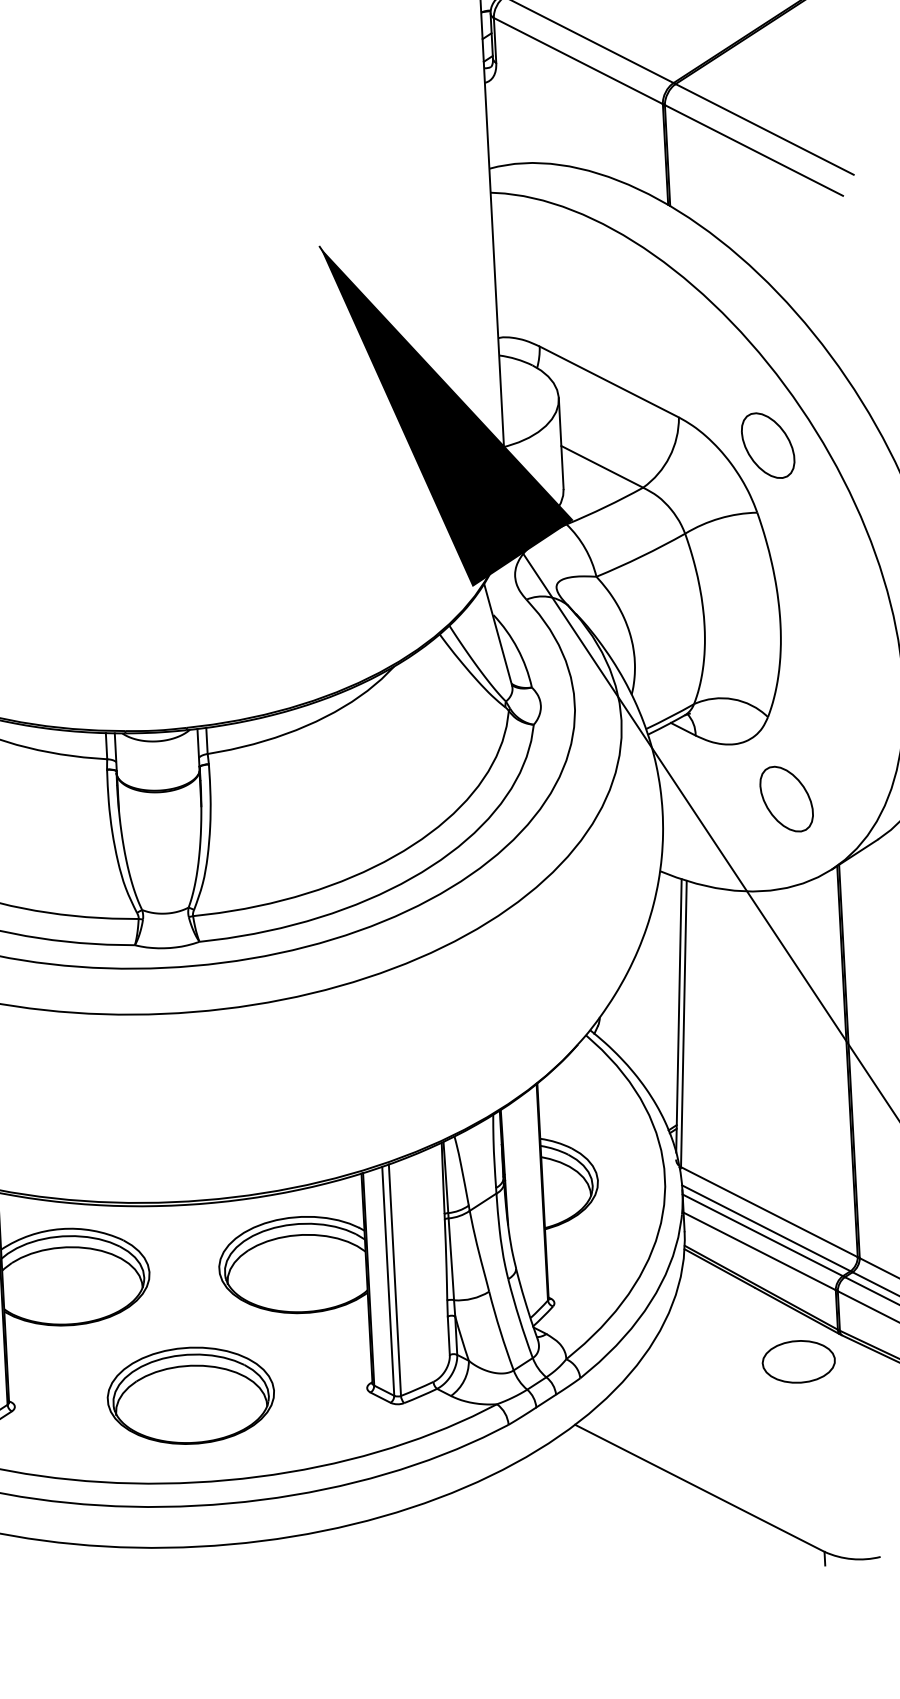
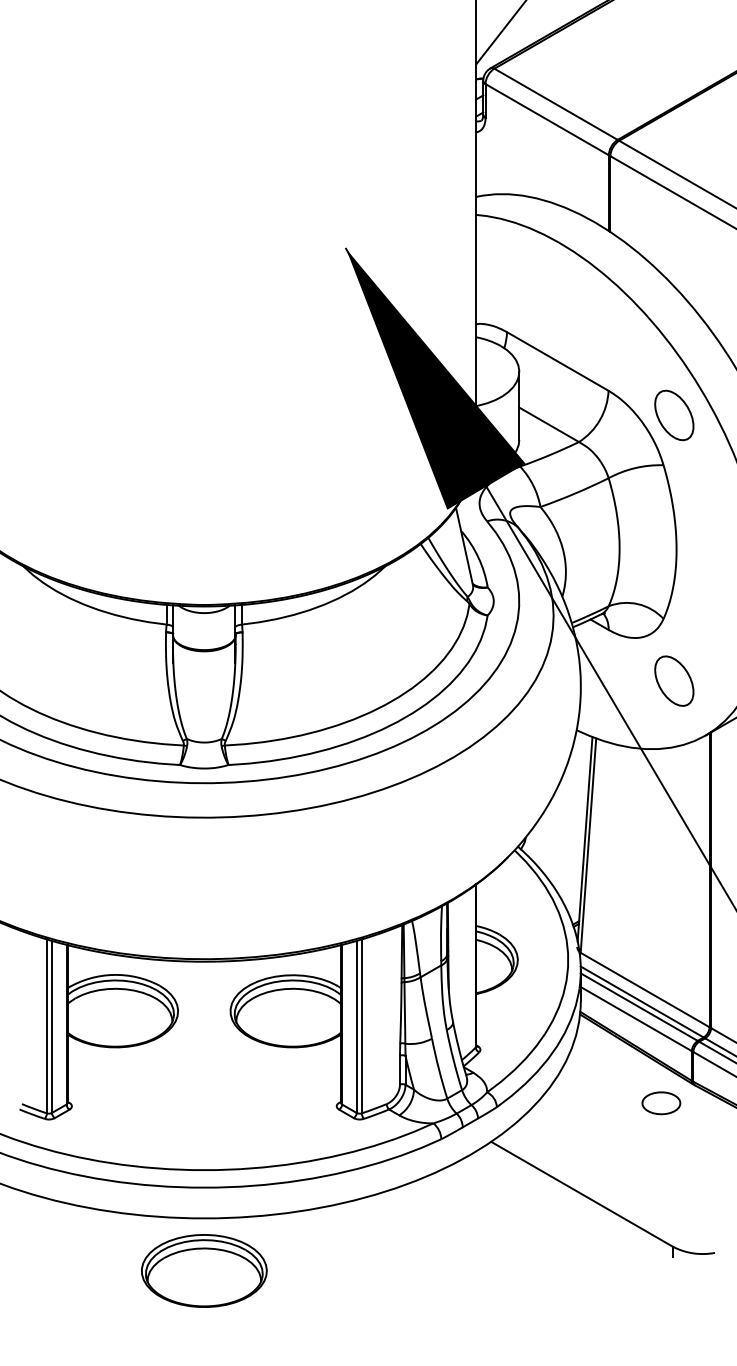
part: (798, 1360) -> (661, 1102), size x0.7
part: (191, 1395) -> (204, 1270), moved

